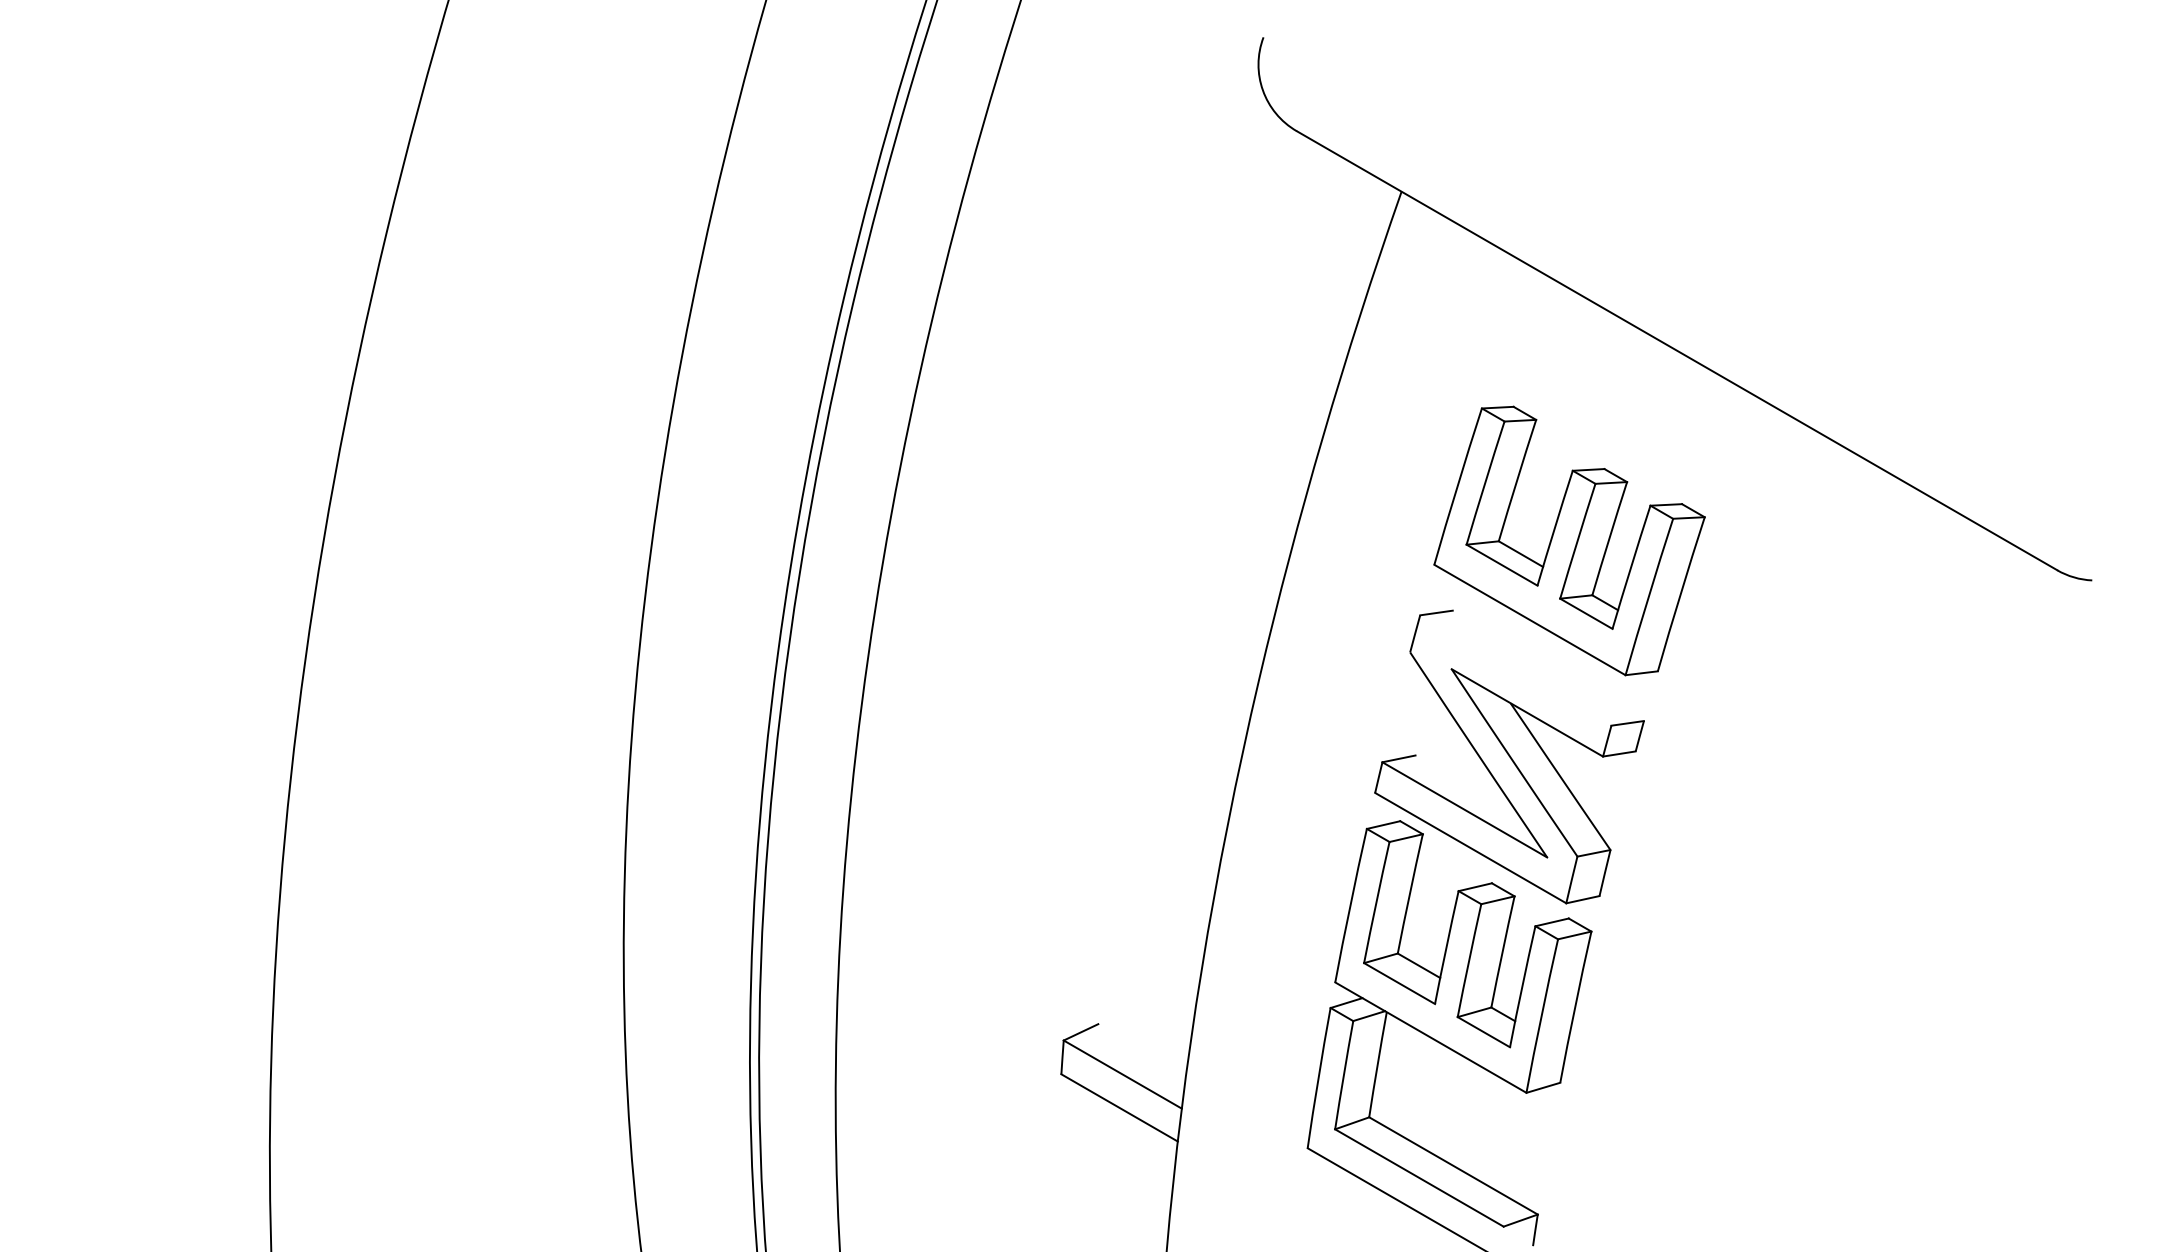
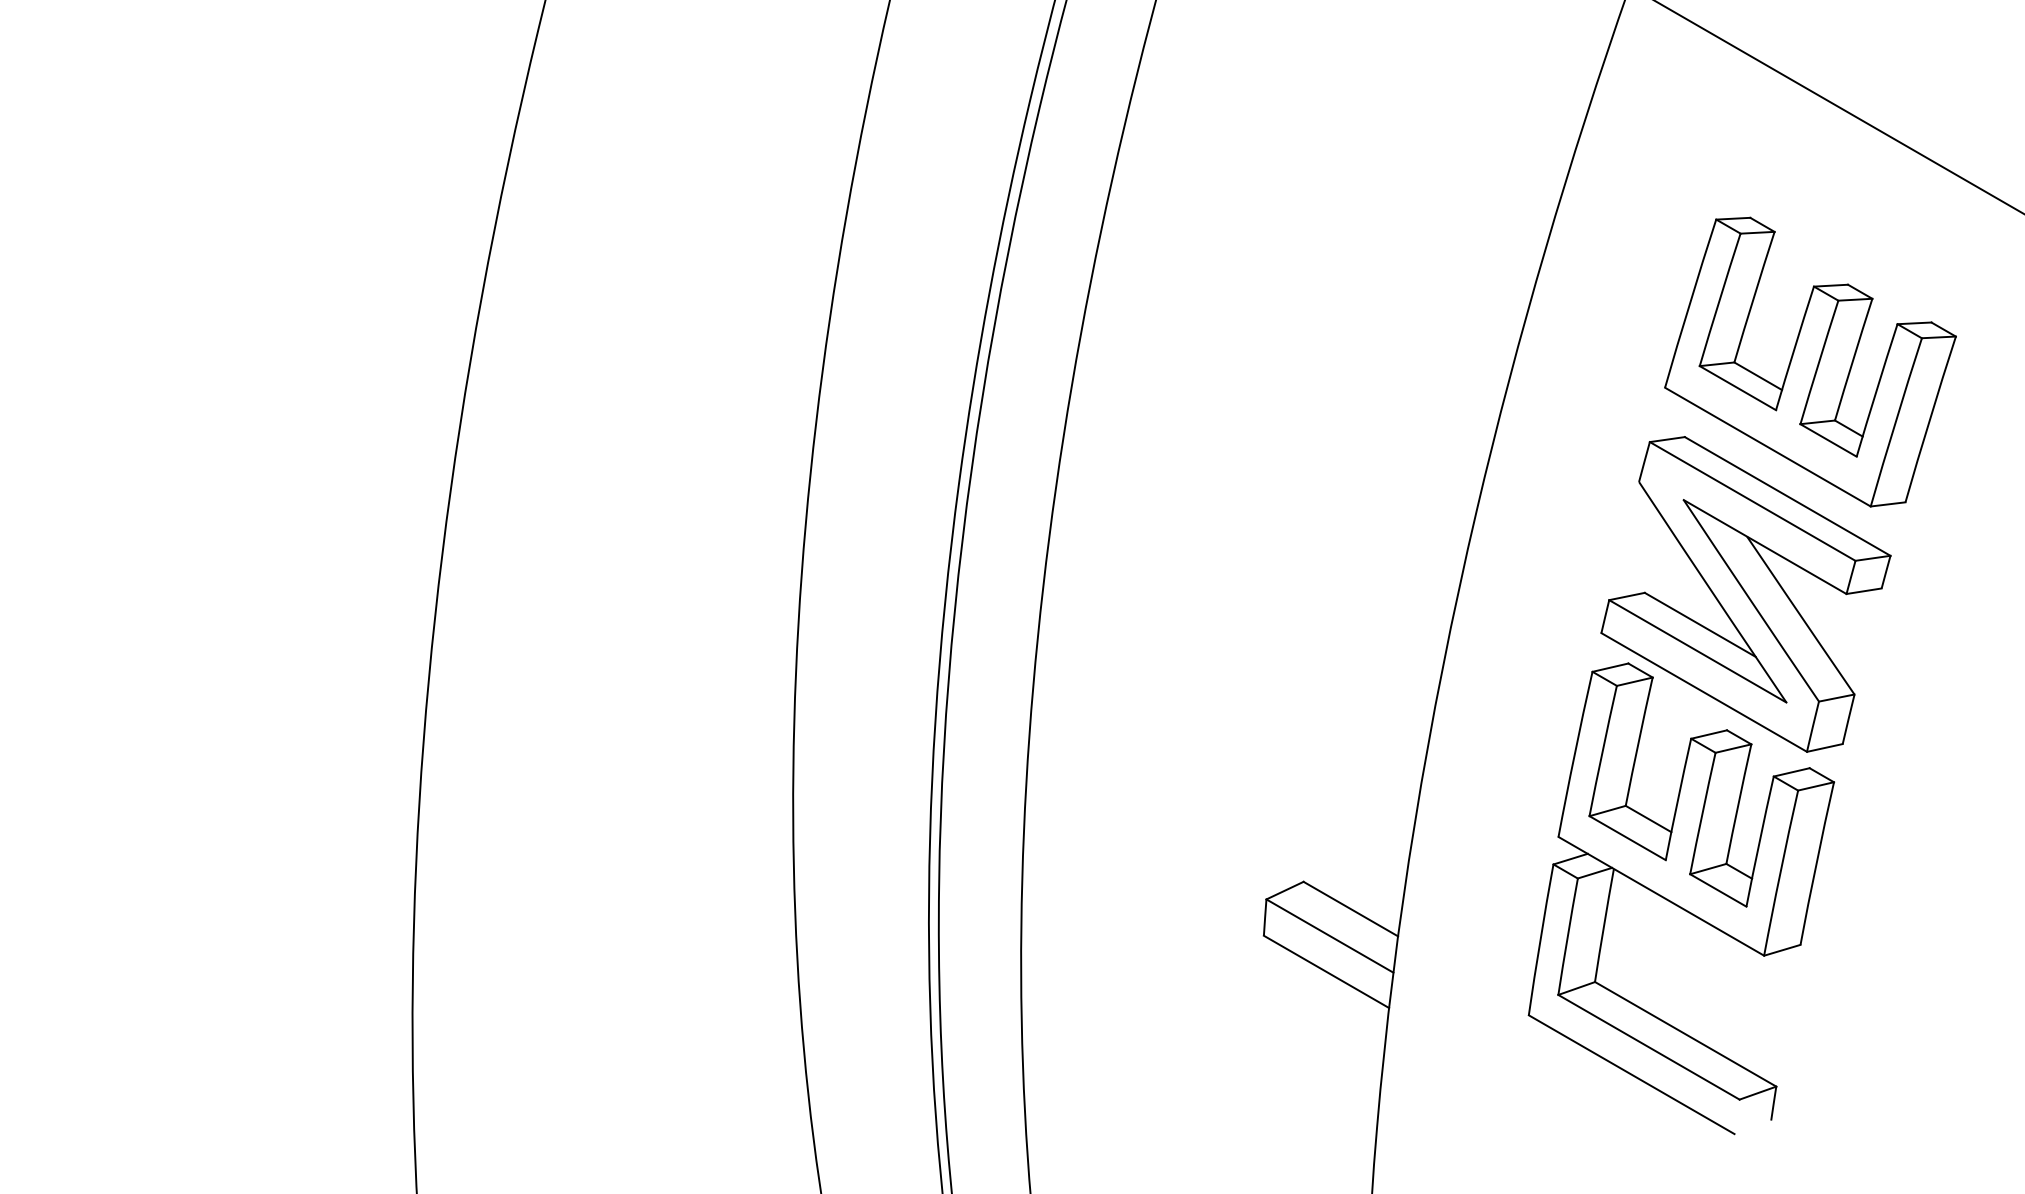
line: (1547, 665) -> (1786, 496), added
line: (1515, 670) -> (1752, 501), added
line: (1466, 785) -> (1699, 625), added
line: (1142, 1049) -> (1351, 909), added

